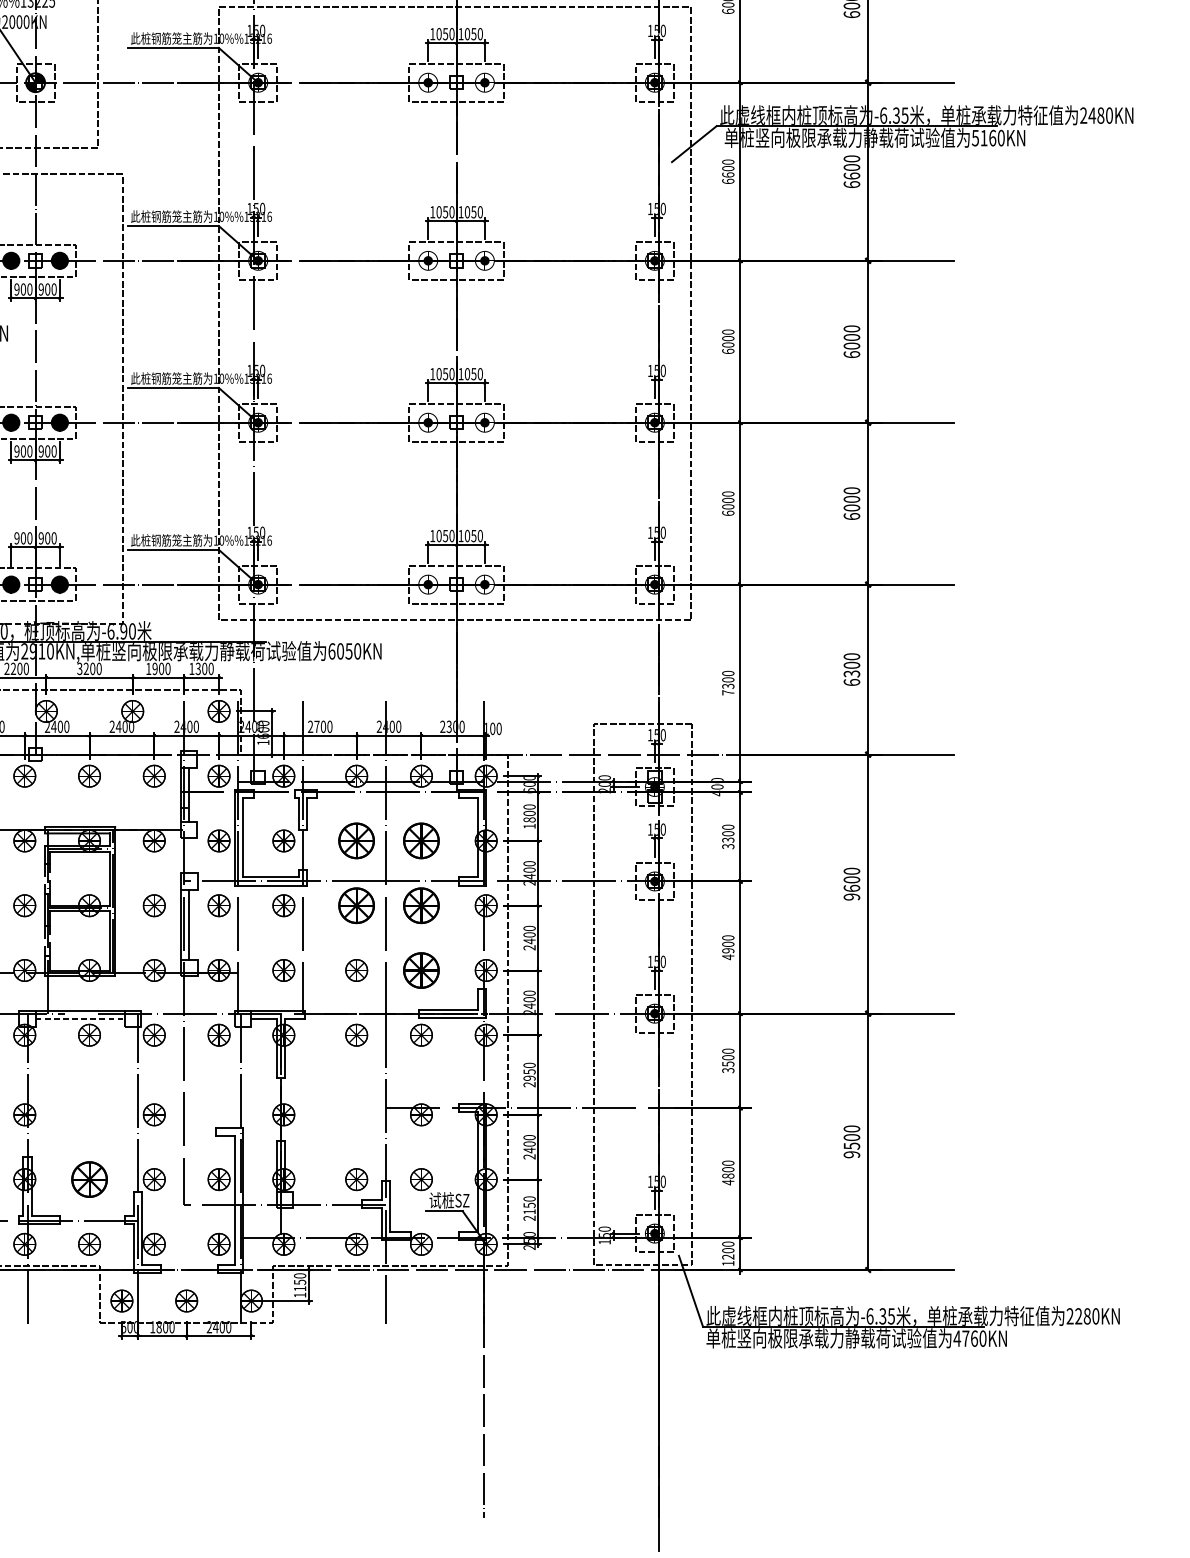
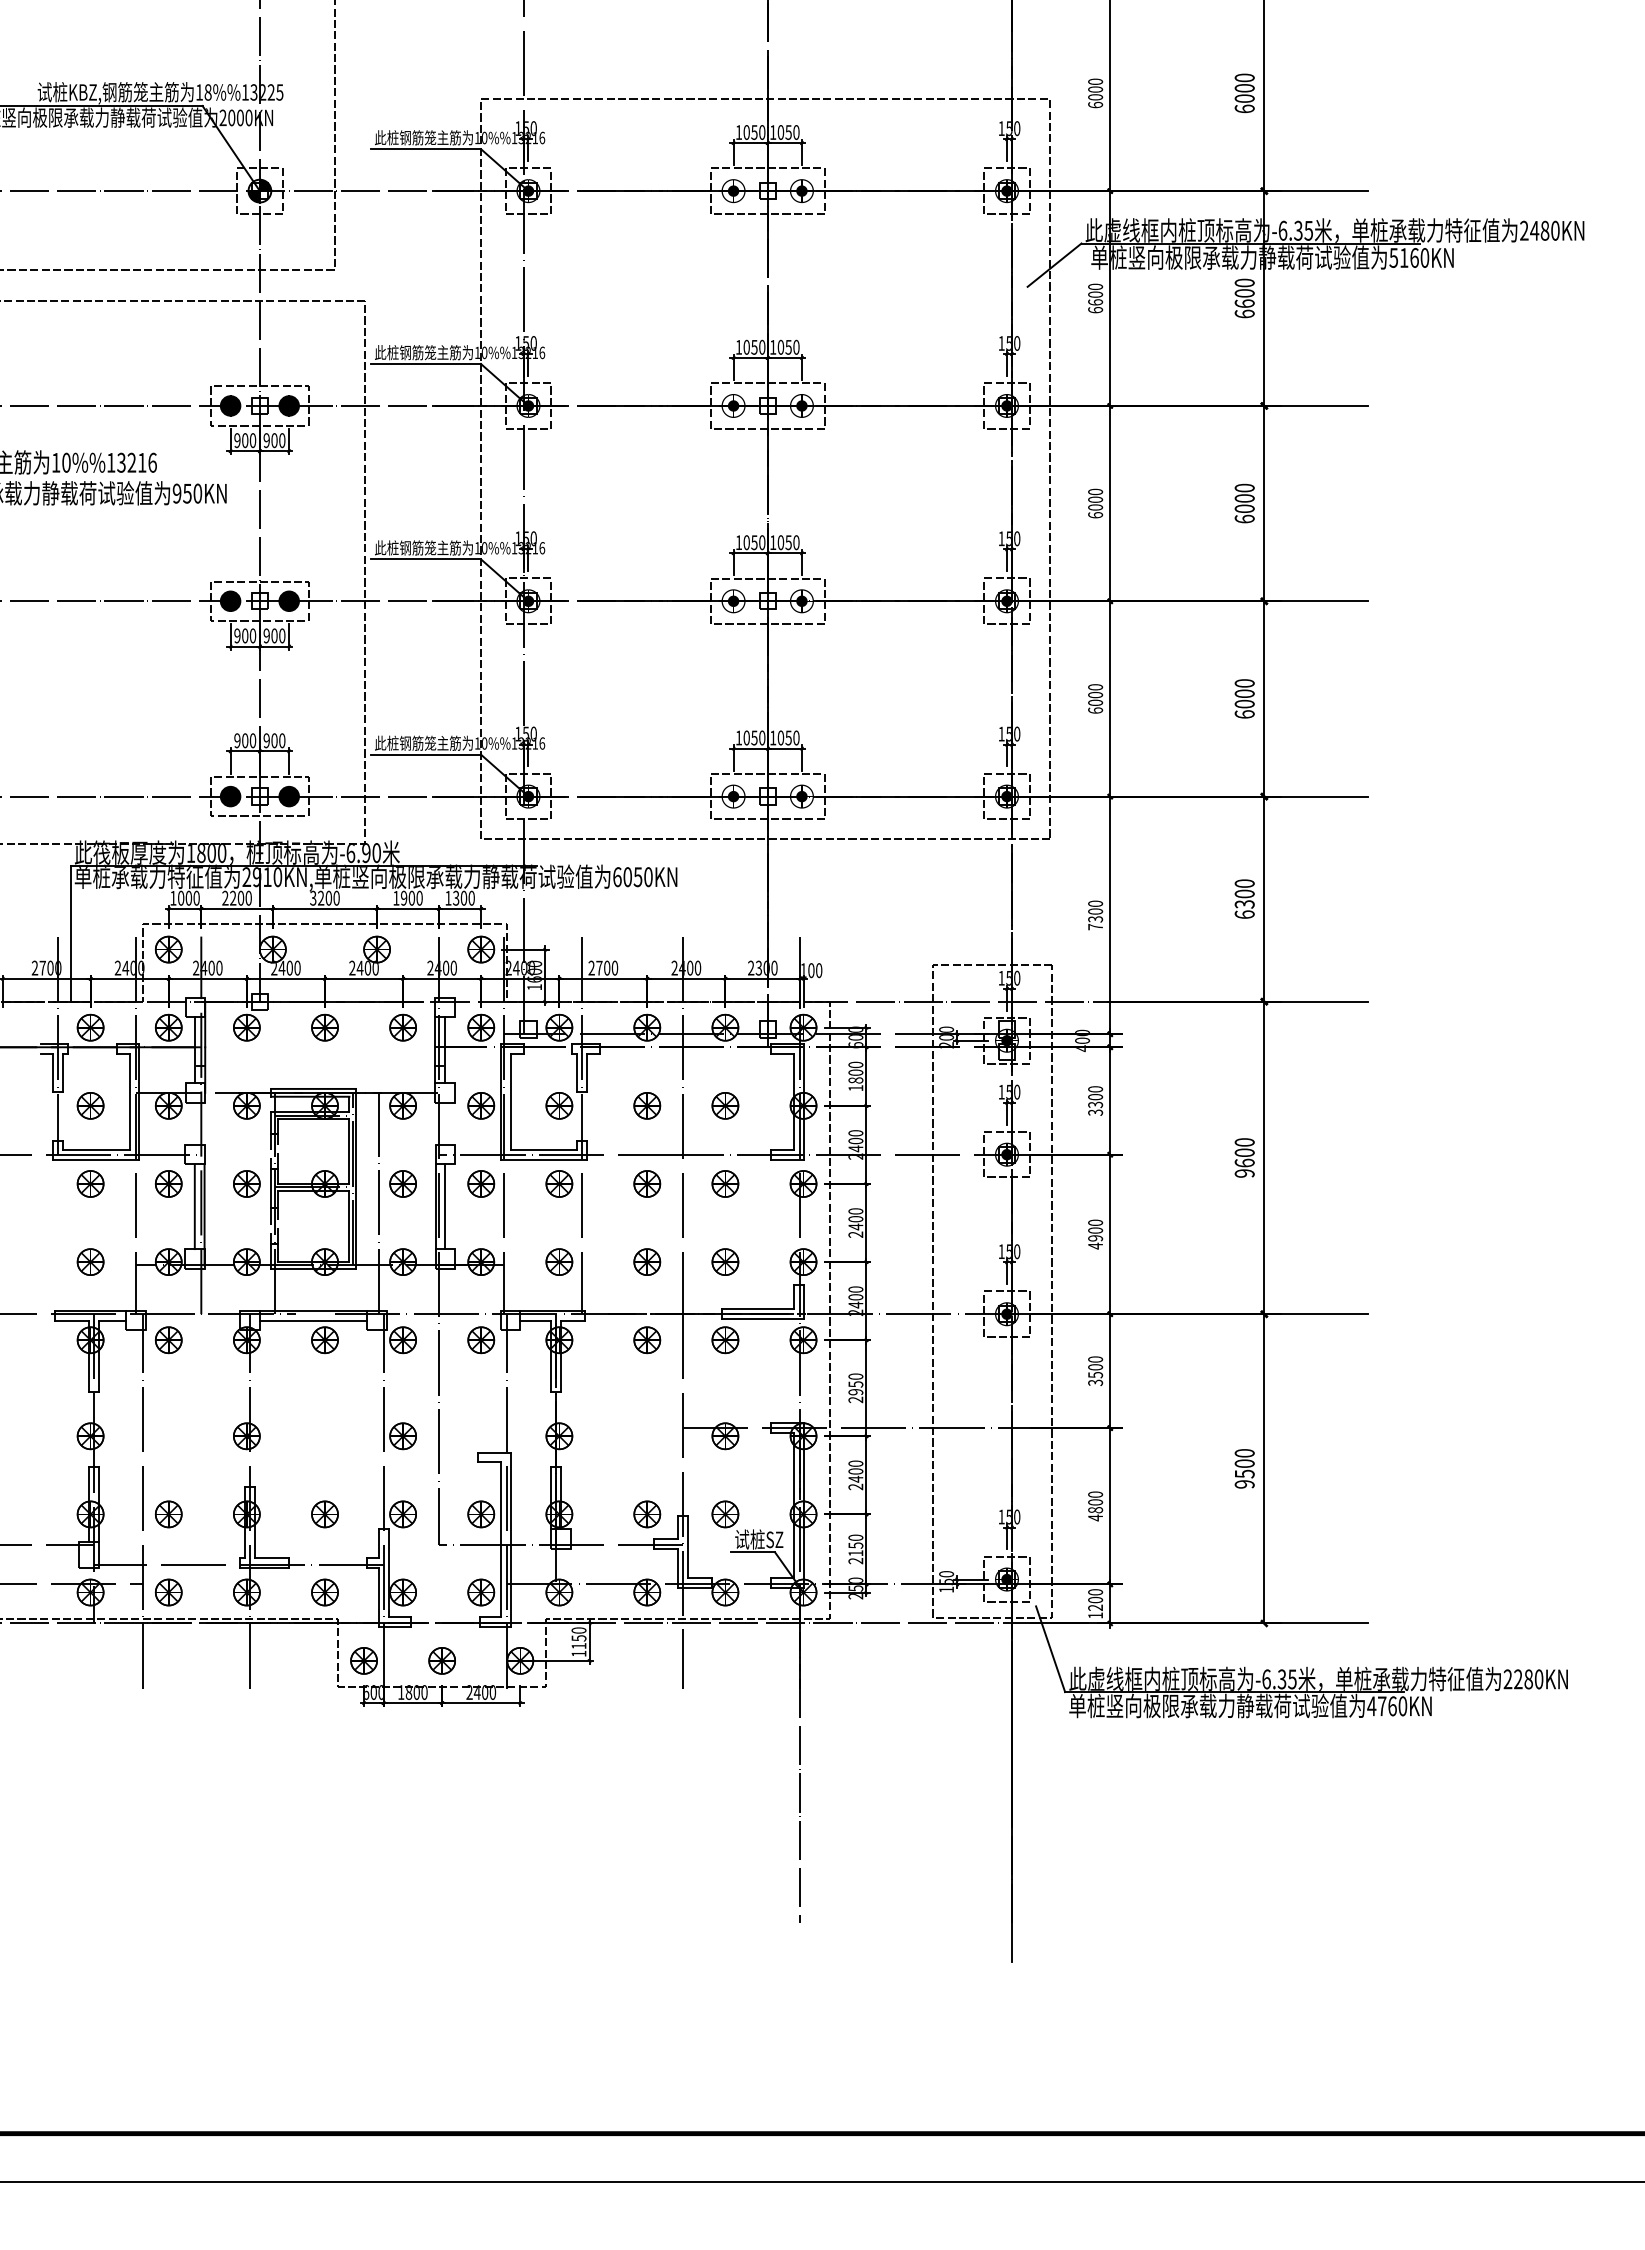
part: (356, 840) -> (647, 1105), size x0.62
part: (421, 840) -> (725, 1105), size x0.62
part: (356, 905) -> (647, 1183), size x0.62
part: (421, 905) -> (725, 1183), size x0.62
line: (133, 921) -> (378, 1203), added
part: (421, 969) -> (725, 1261), size x0.62
line: (80, 1018) -> (313, 1320), dashed -> solid
part: (89, 1179) -> (324, 1514), size x0.62

